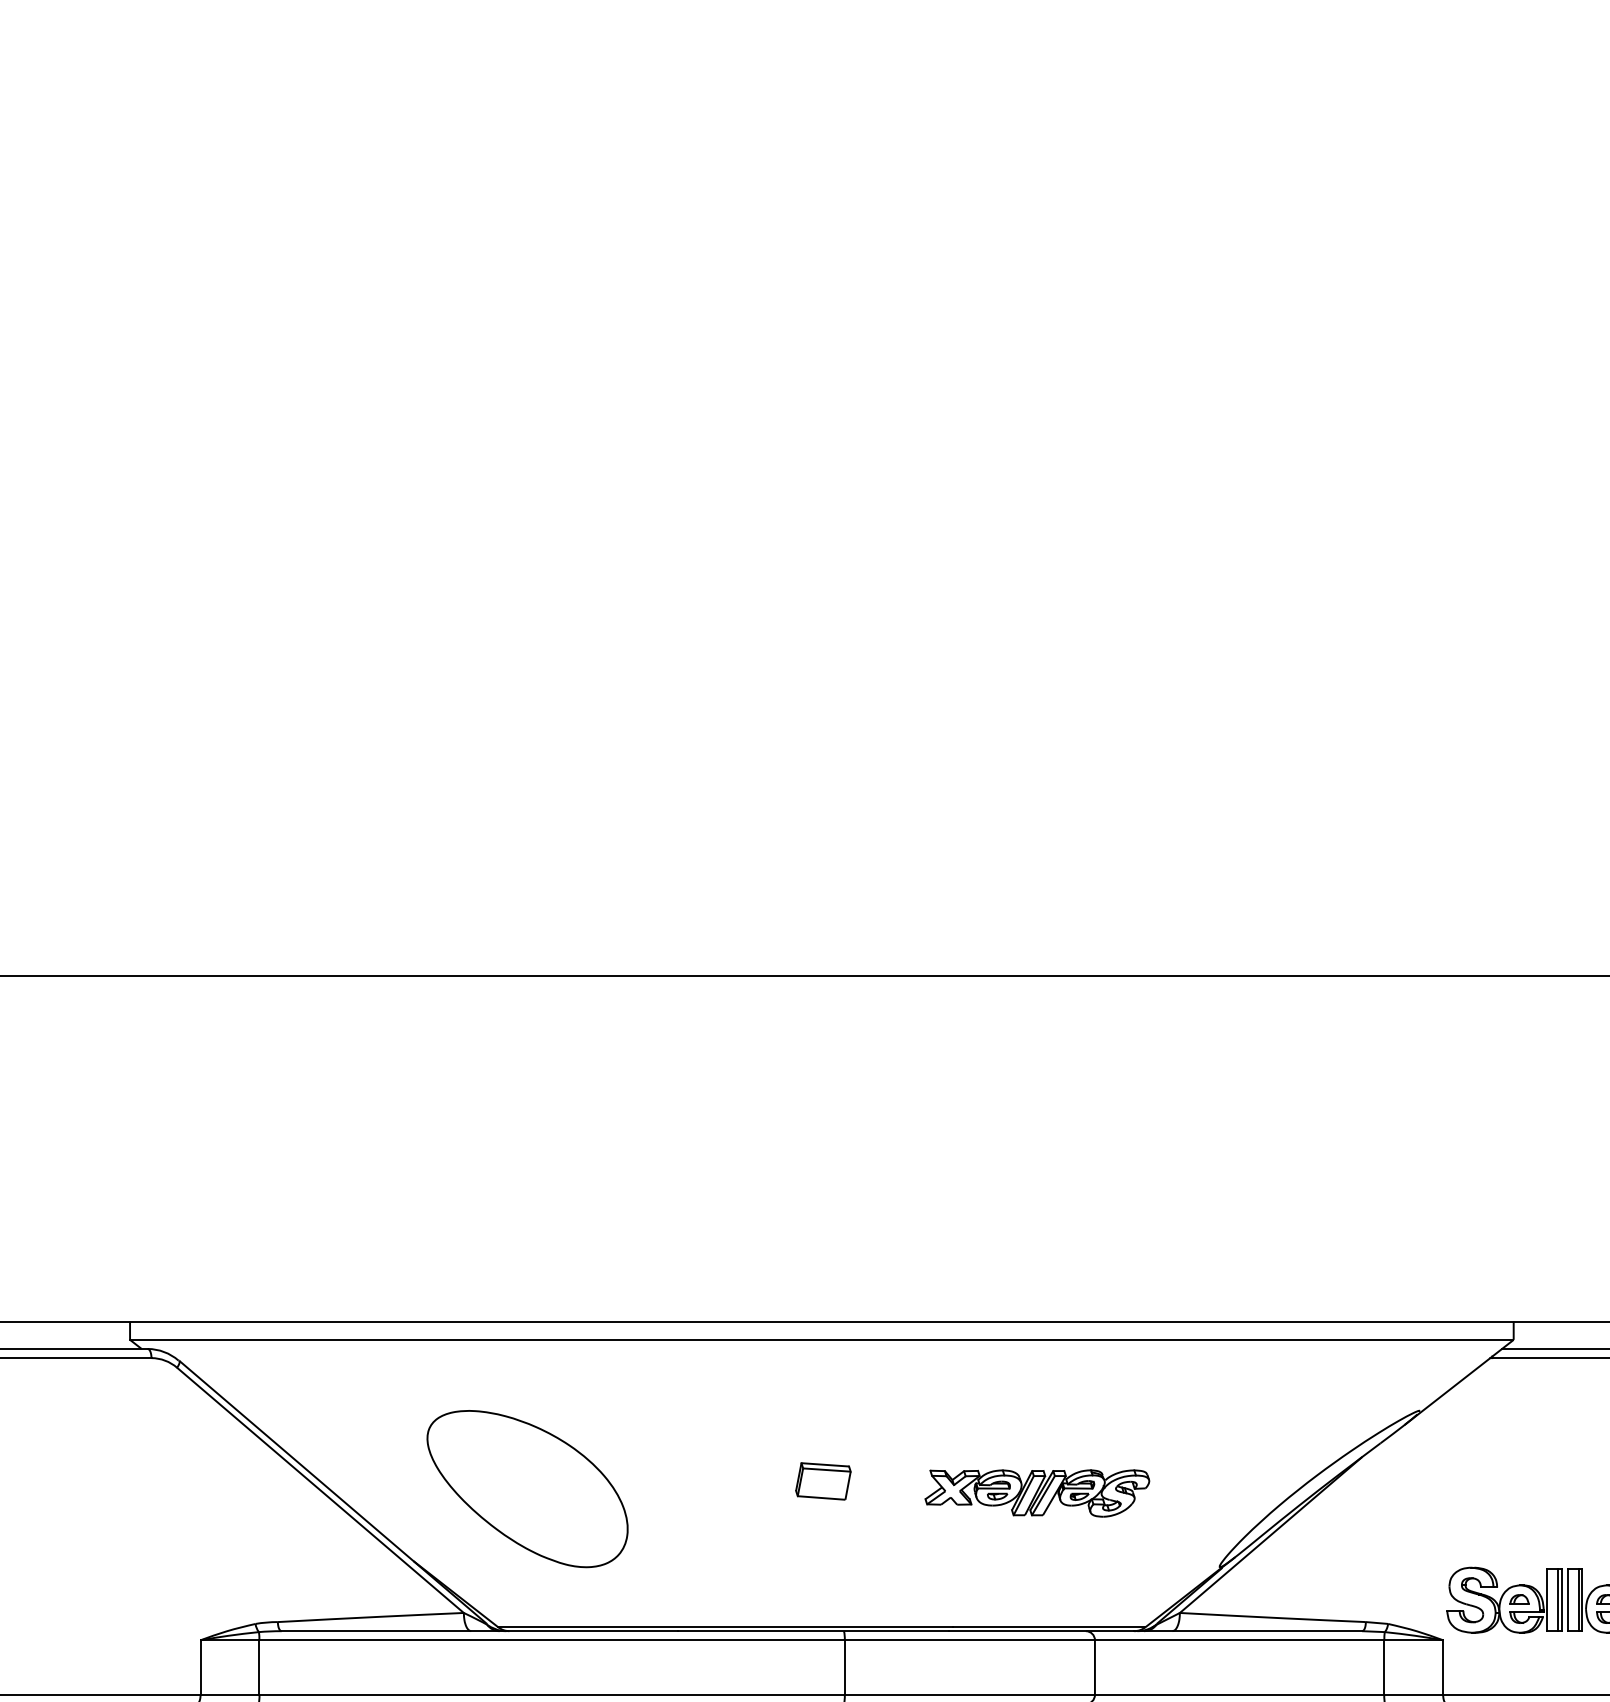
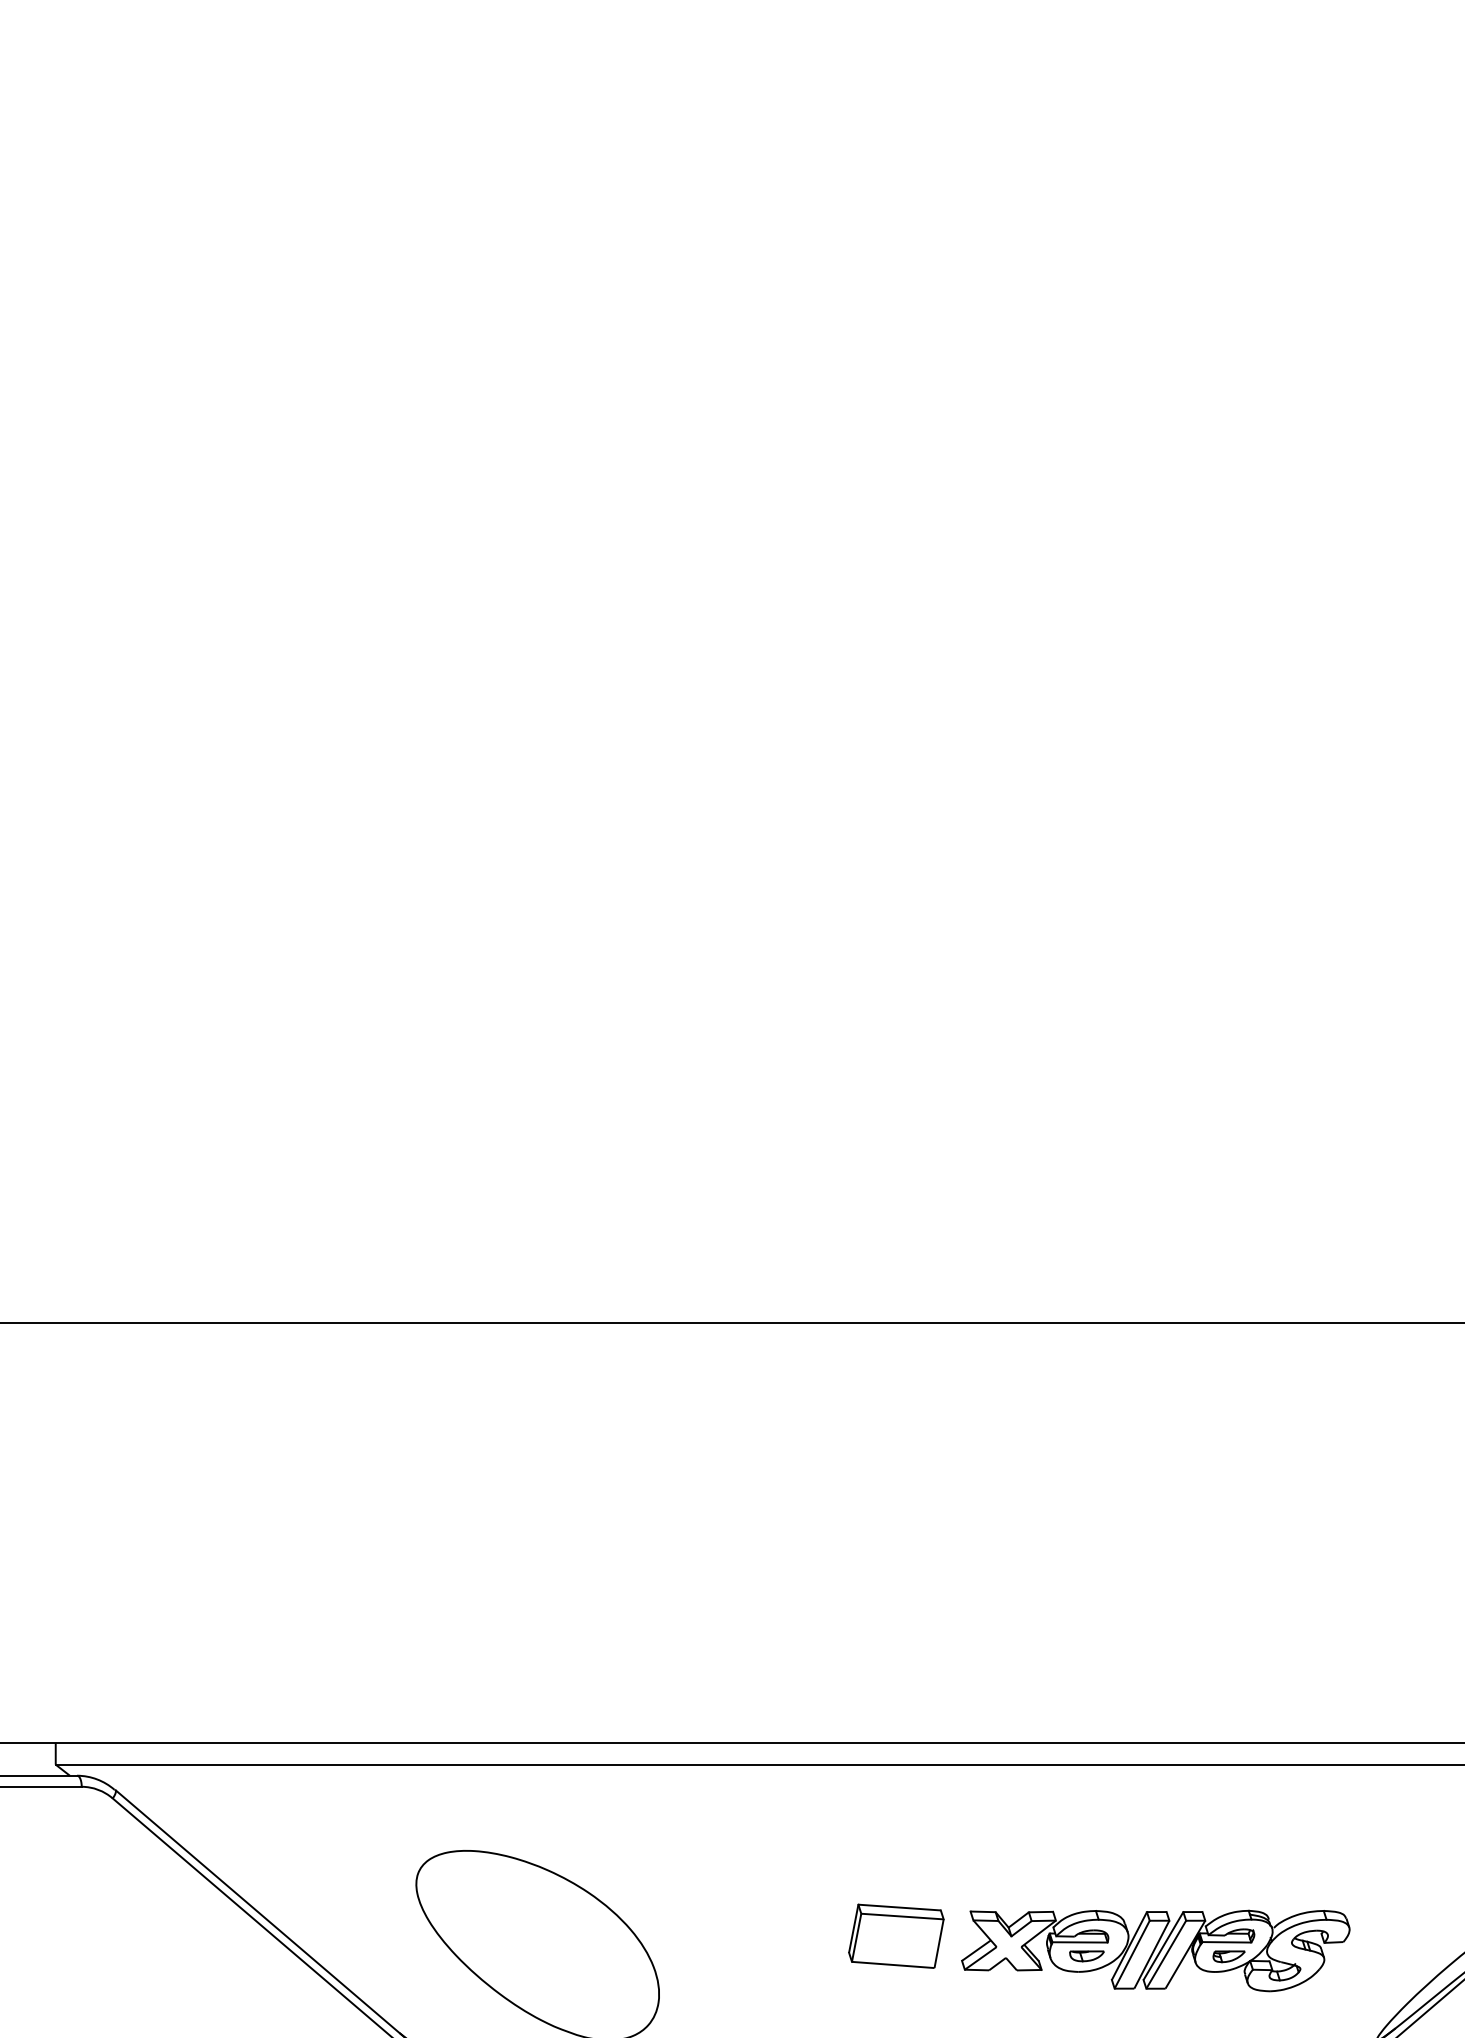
part: (823, 1481) -> (896, 1936), size x1.43
part: (1037, 1493) -> (1156, 1950), size x1.43

